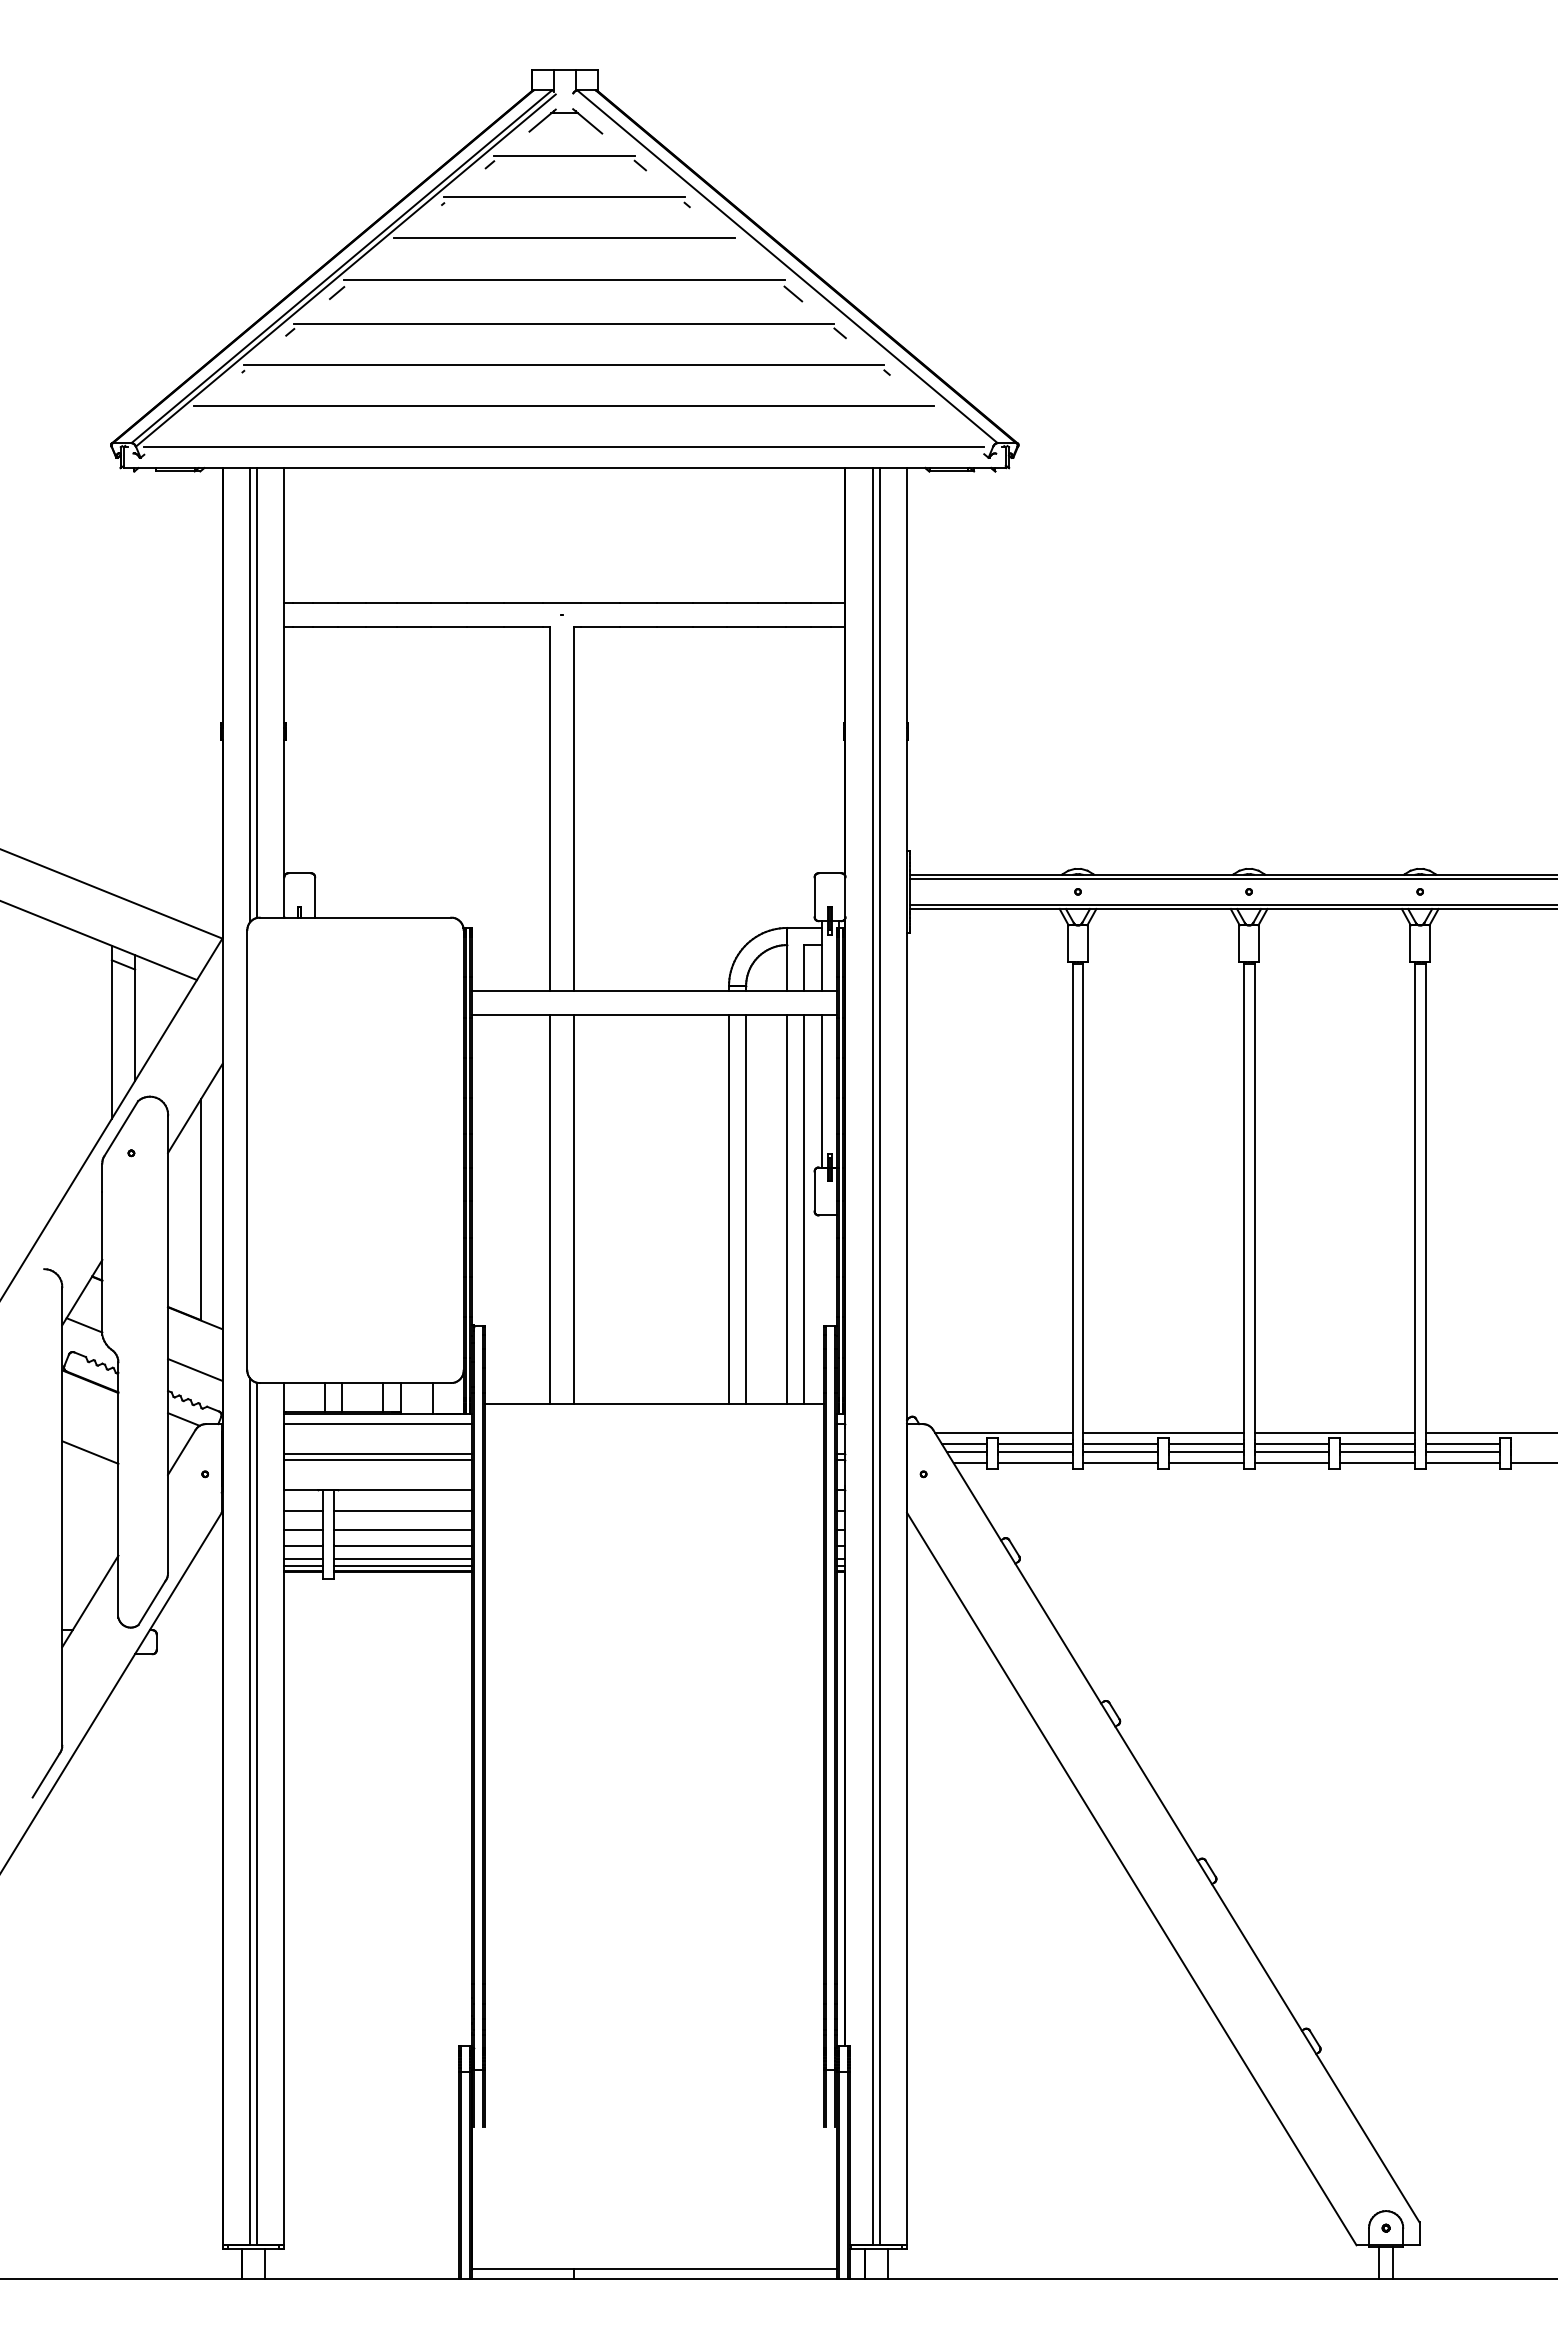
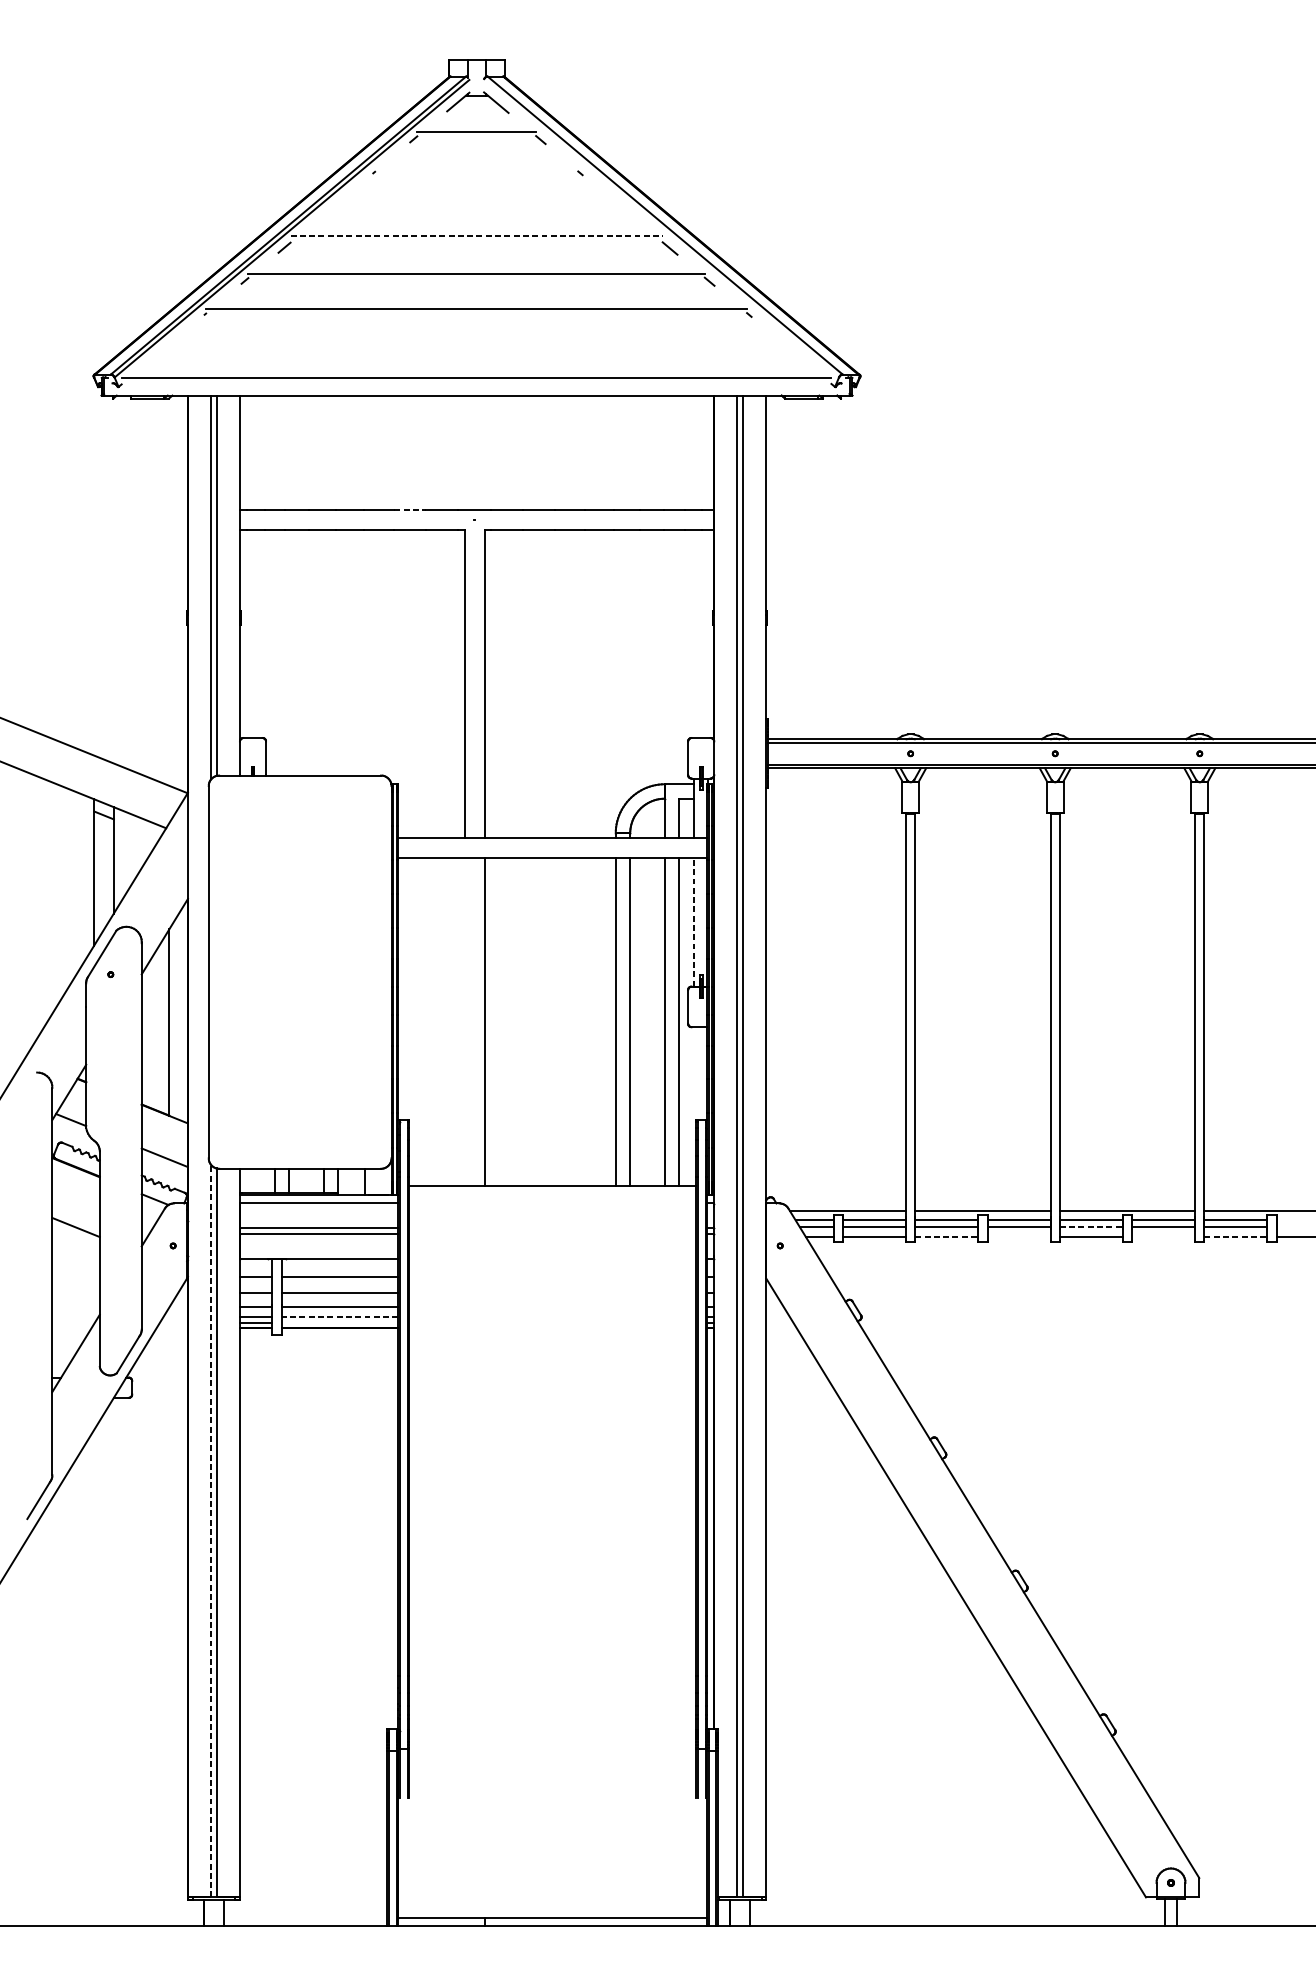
line: (564, 197) -> (476, 167), removed
line: (564, 238) -> (476, 201), removed
line: (564, 279) -> (476, 236), solid -> dashed
line: (564, 406) -> (476, 343), removed
line: (485, 603) -> (409, 510), solid -> dashed
line: (821, 1090) -> (693, 921), solid -> dashed
line: (550, 1209) -> (464, 1022), removed
line: (1292, 1452) -> (1091, 1227), solid -> dashed
line: (1121, 1463) -> (947, 1236), solid -> dashed
line: (1206, 1463) -> (1019, 1236), removed
line: (1377, 1463) -> (1163, 1236), removed
line: (1463, 1463) -> (1236, 1236), solid -> dashed
line: (402, 1558) -> (339, 1317), solid -> dashed
line: (402, 1566) -> (339, 1323), removed
line: (250, 1811) -> (211, 1530), solid -> dashed

